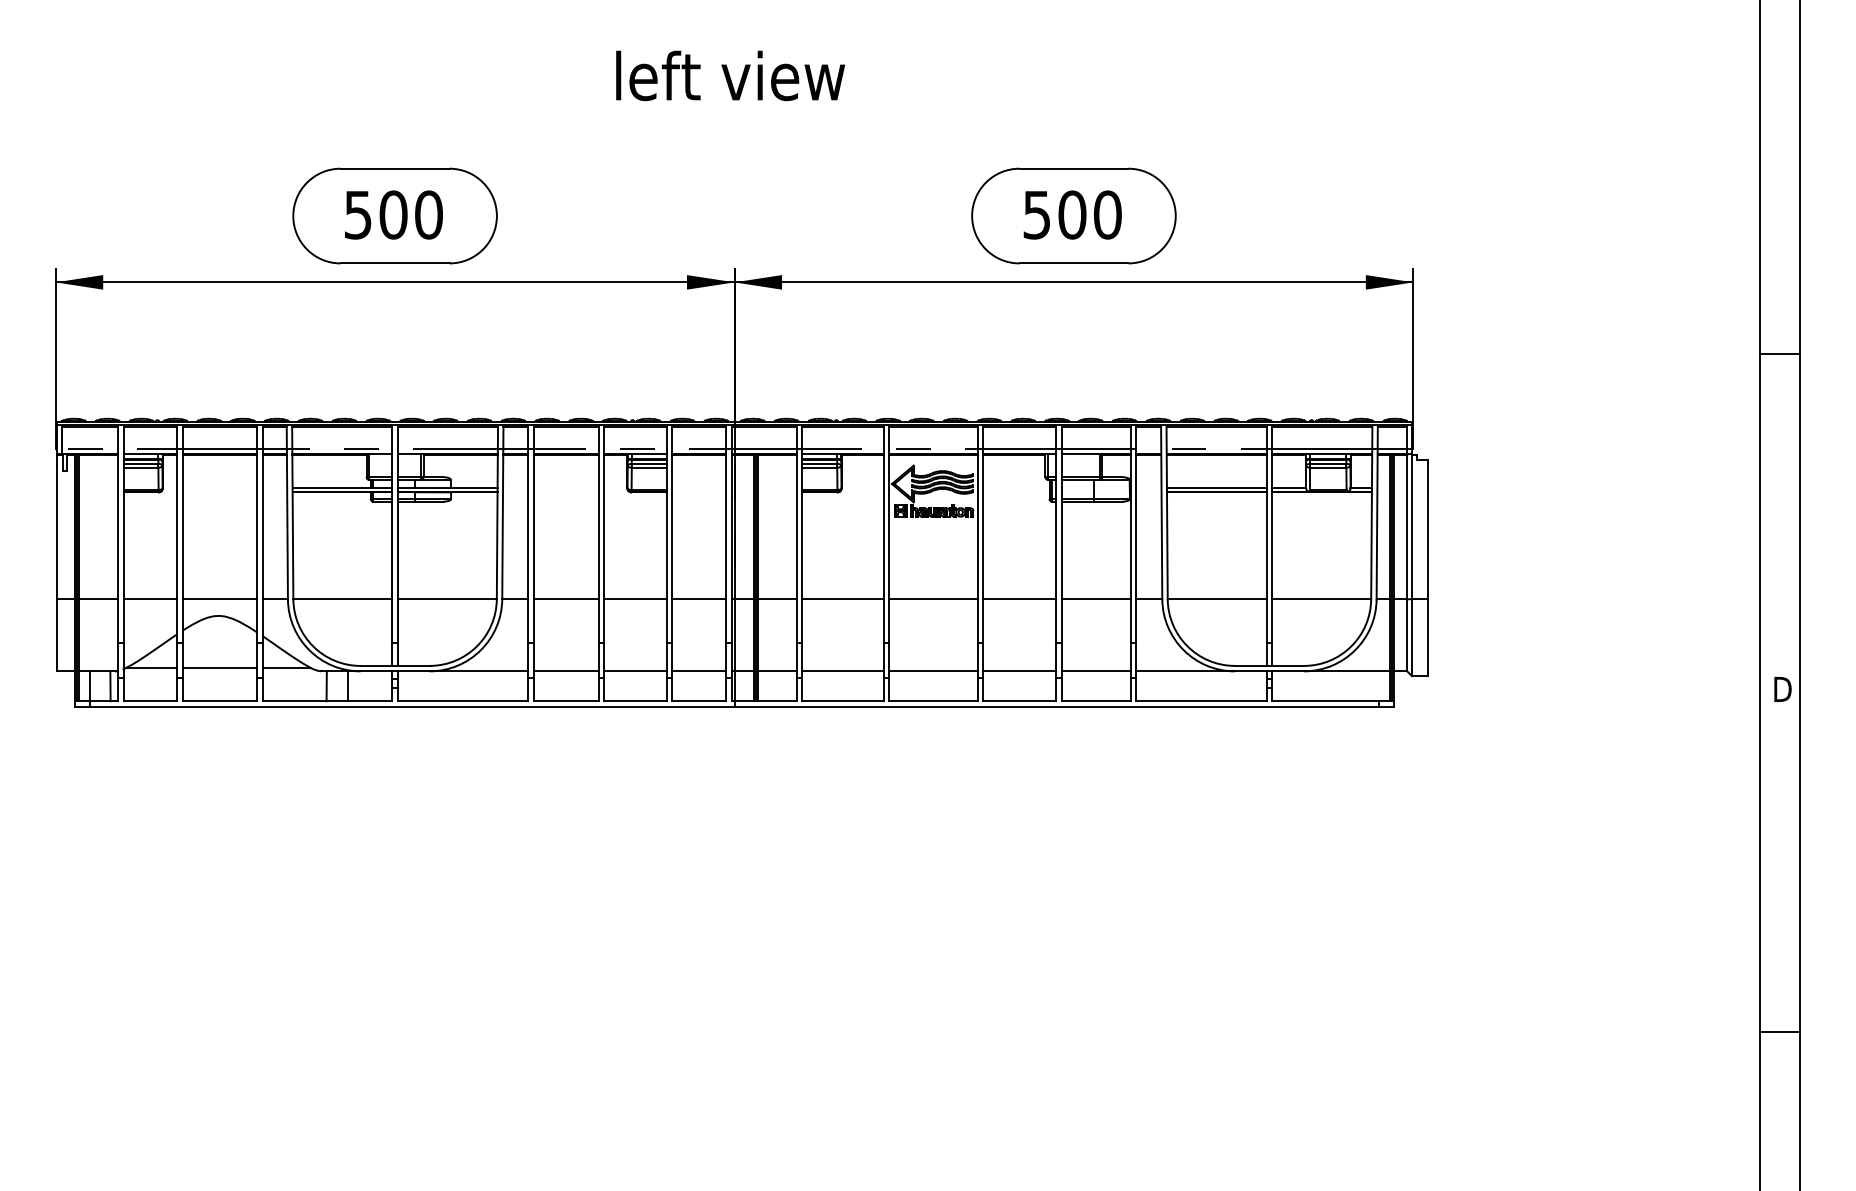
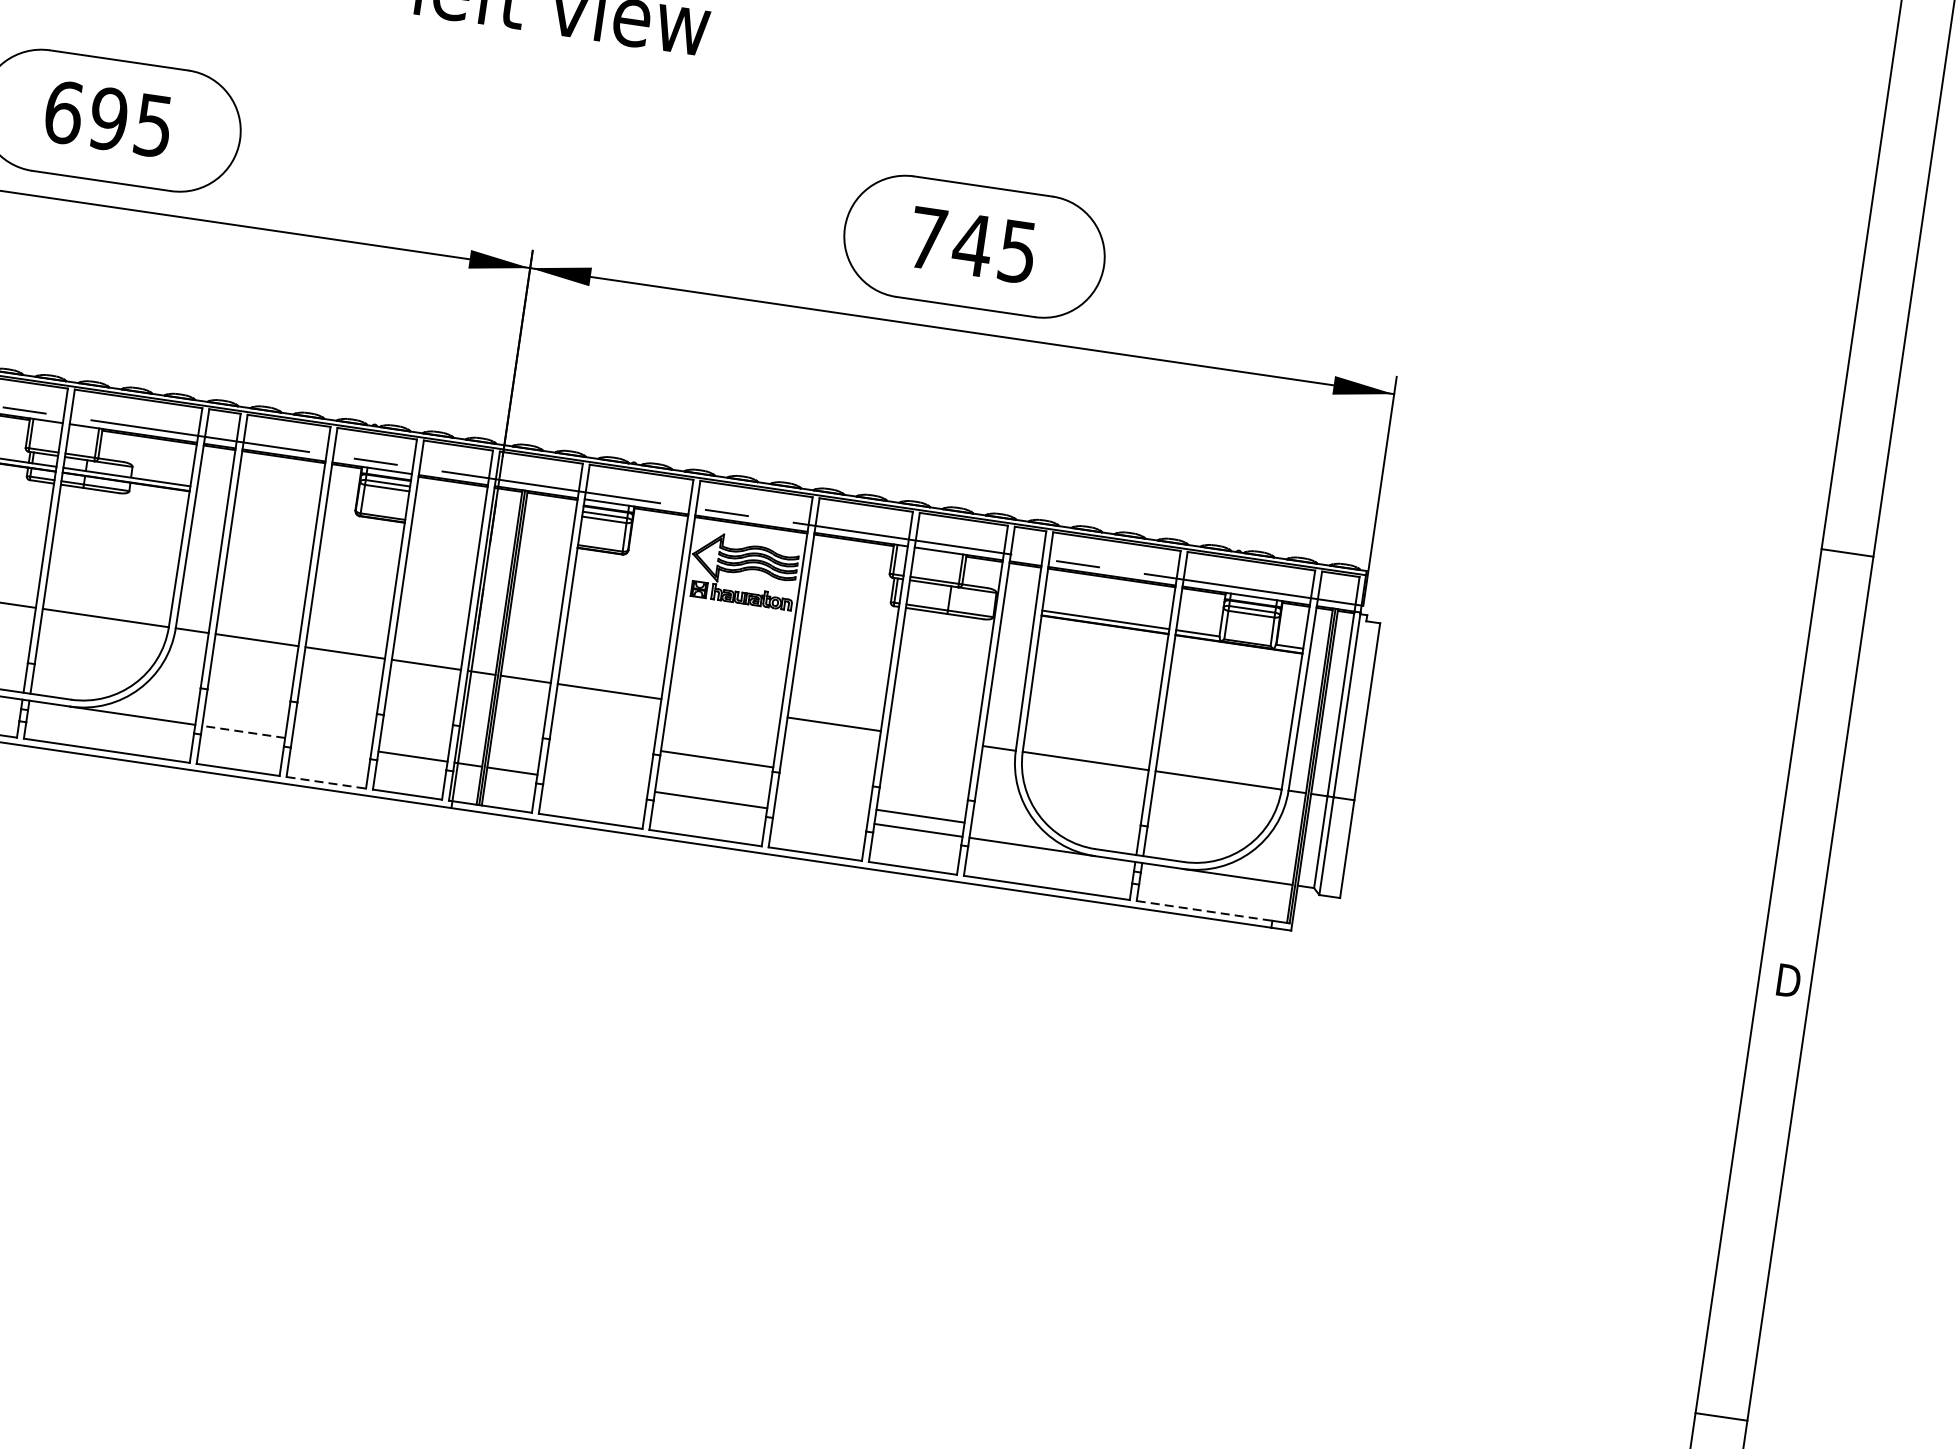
text: (393, 214) -> (108, 118), 500 -> 695
text: (1072, 214) -> (972, 244), 500 -> 745
line: (933, 599) -> (717, 759), moved
line: (1095, 599) -> (919, 816), moved
line: (566, 671) -> (244, 732), solid -> dashed
line: (635, 671) -> (331, 744), removed
line: (842, 671) -> (595, 783), removed
line: (1019, 671) -> (820, 816), removed
line: (635, 701) -> (326, 783), solid -> dashed
line: (1325, 701) -> (1204, 911), solid -> dashed

